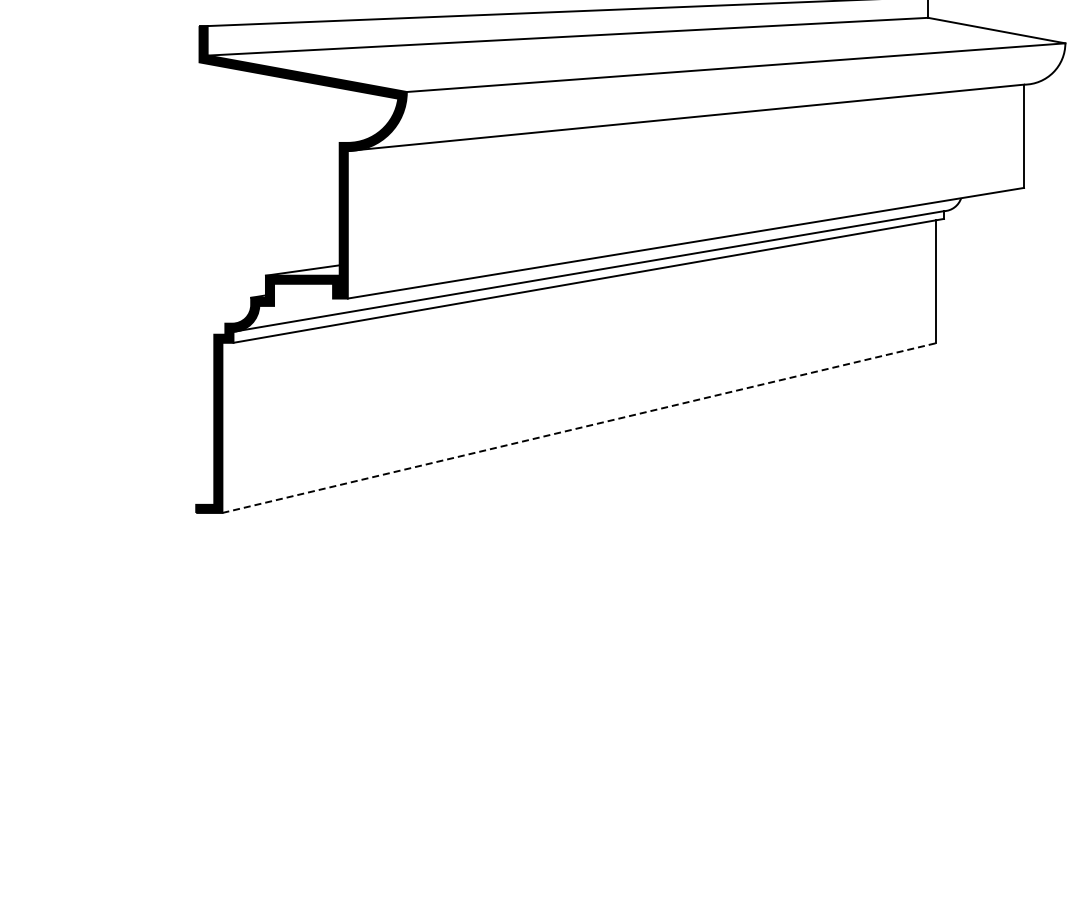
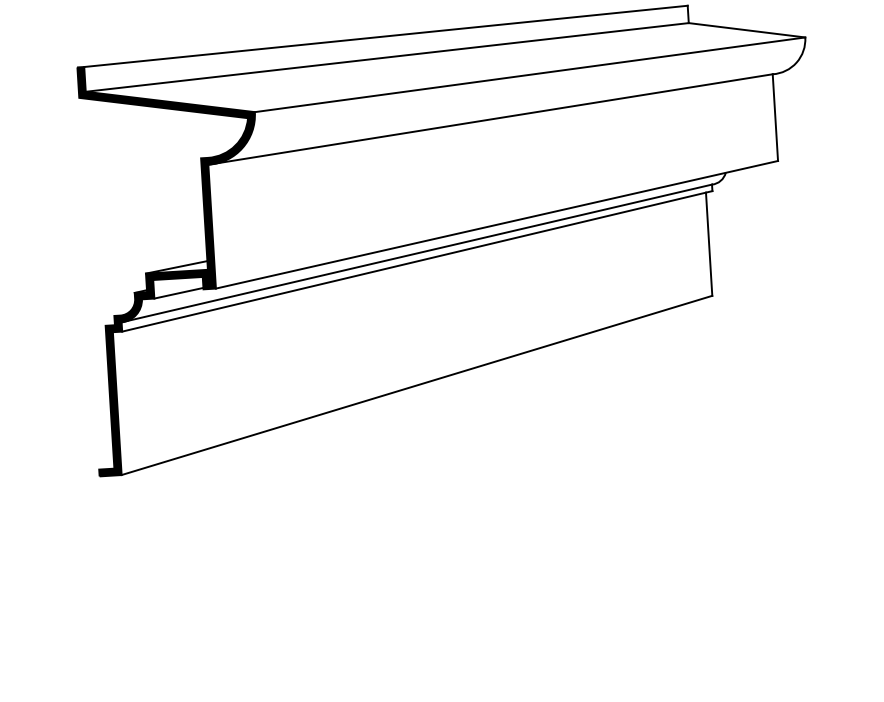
line: (303, 300) -> (178, 292), added
line: (579, 428) -> (417, 385), dashed -> solid

